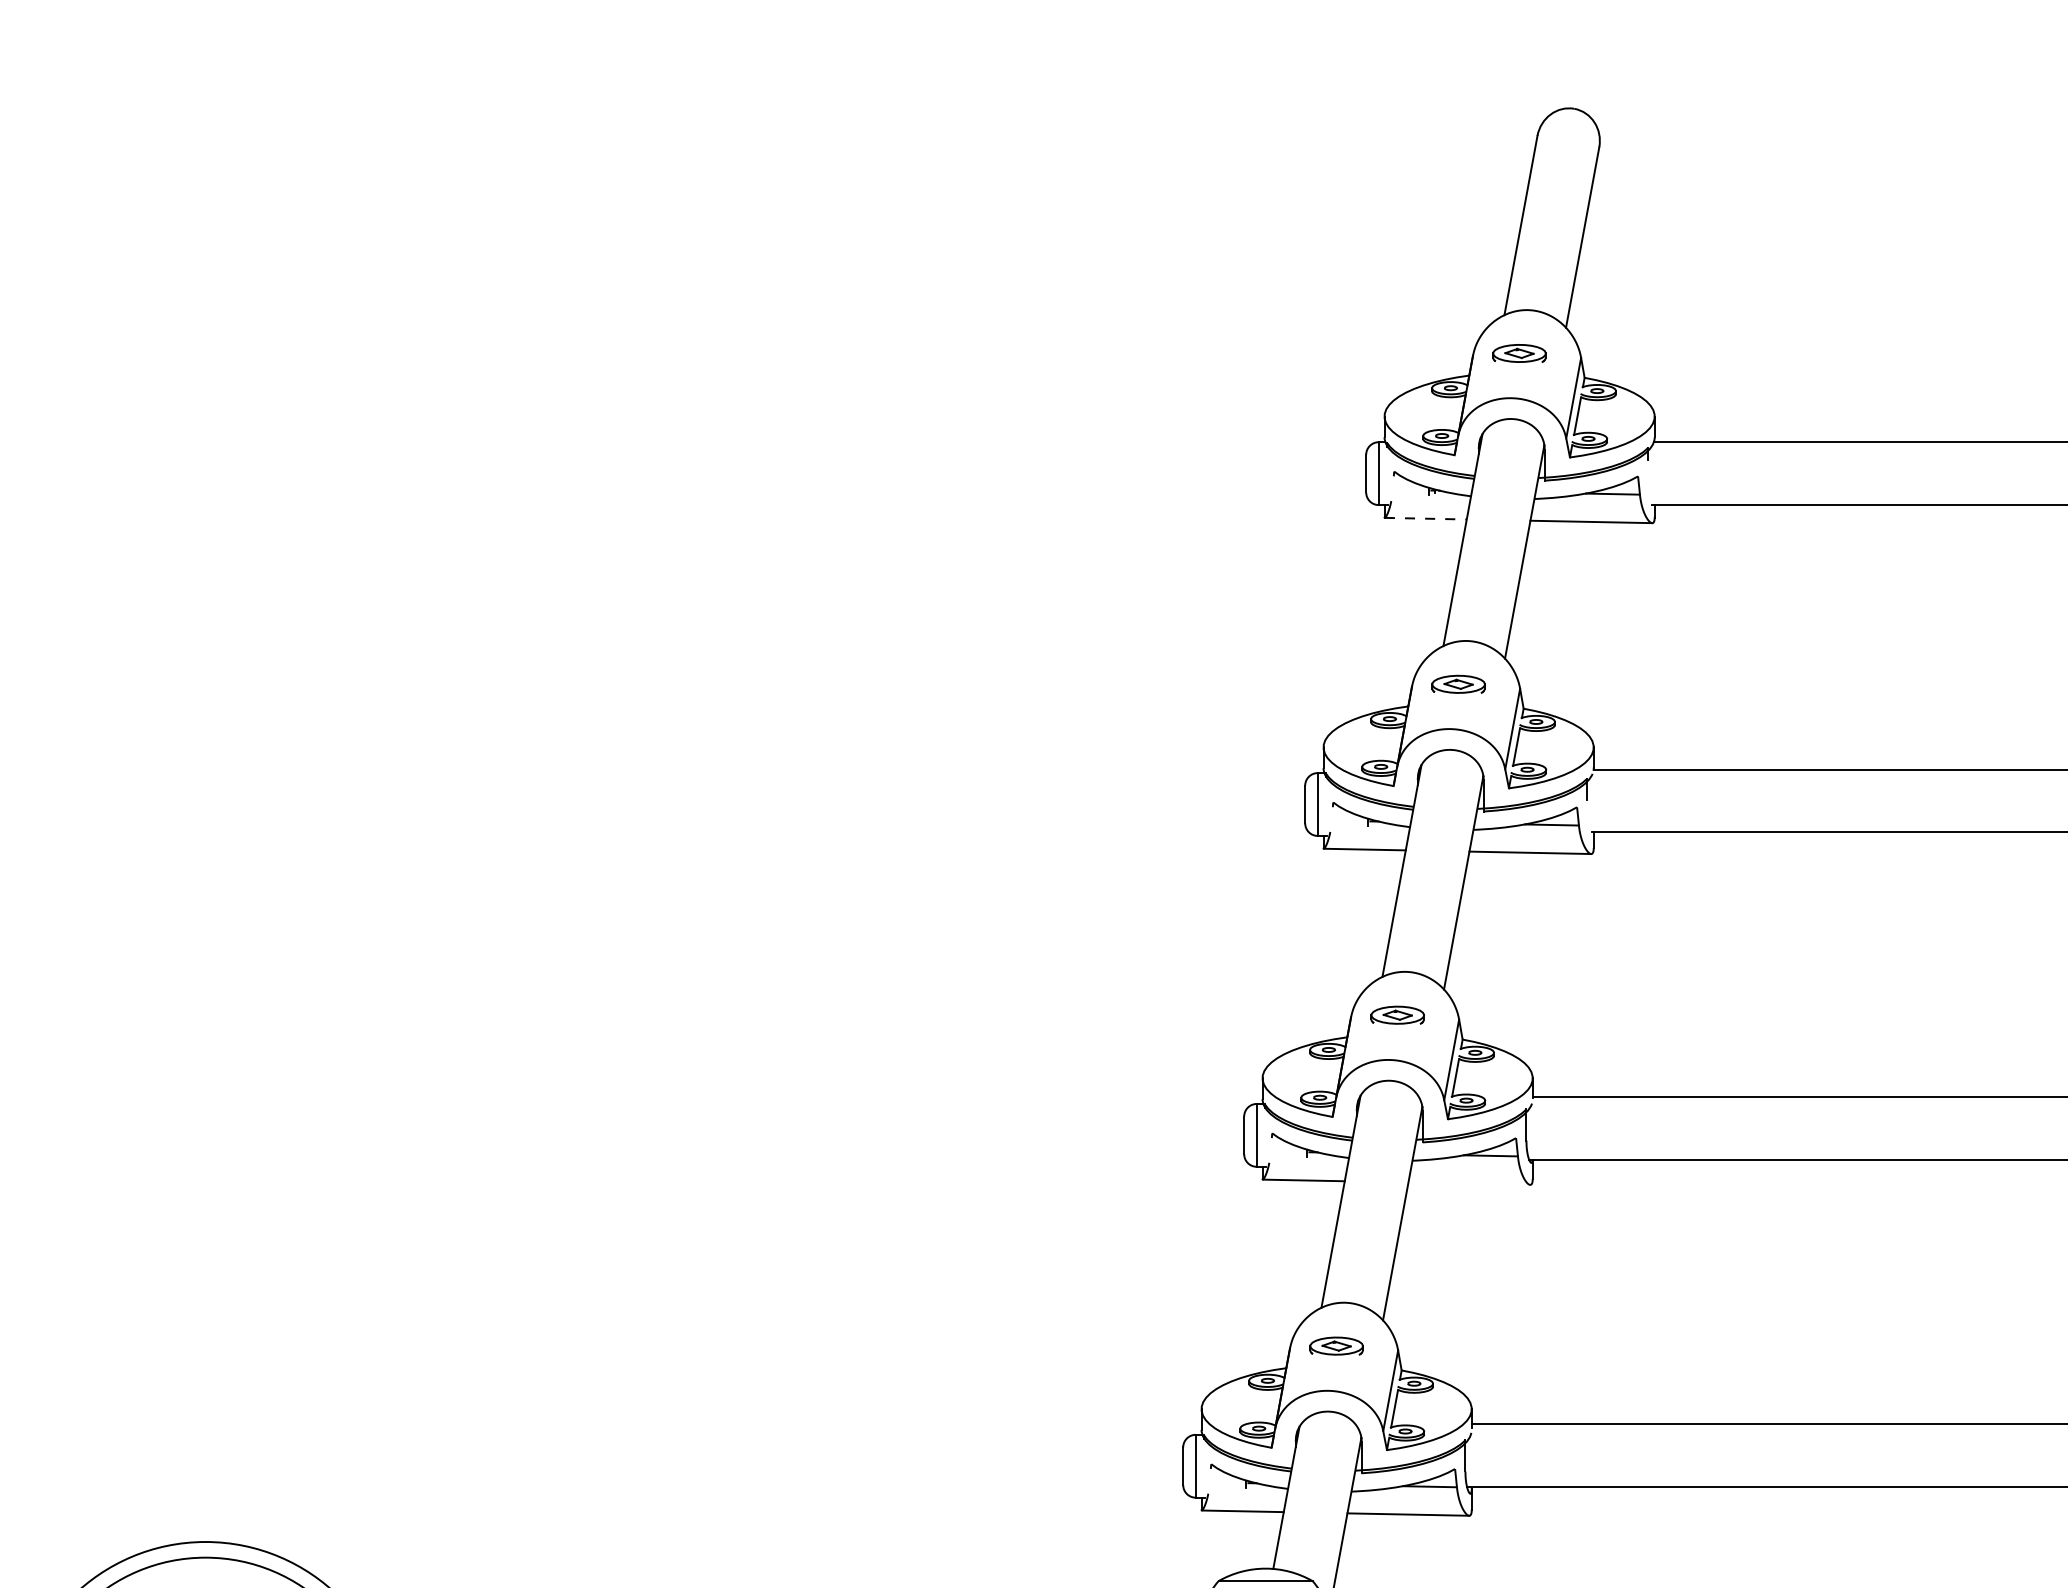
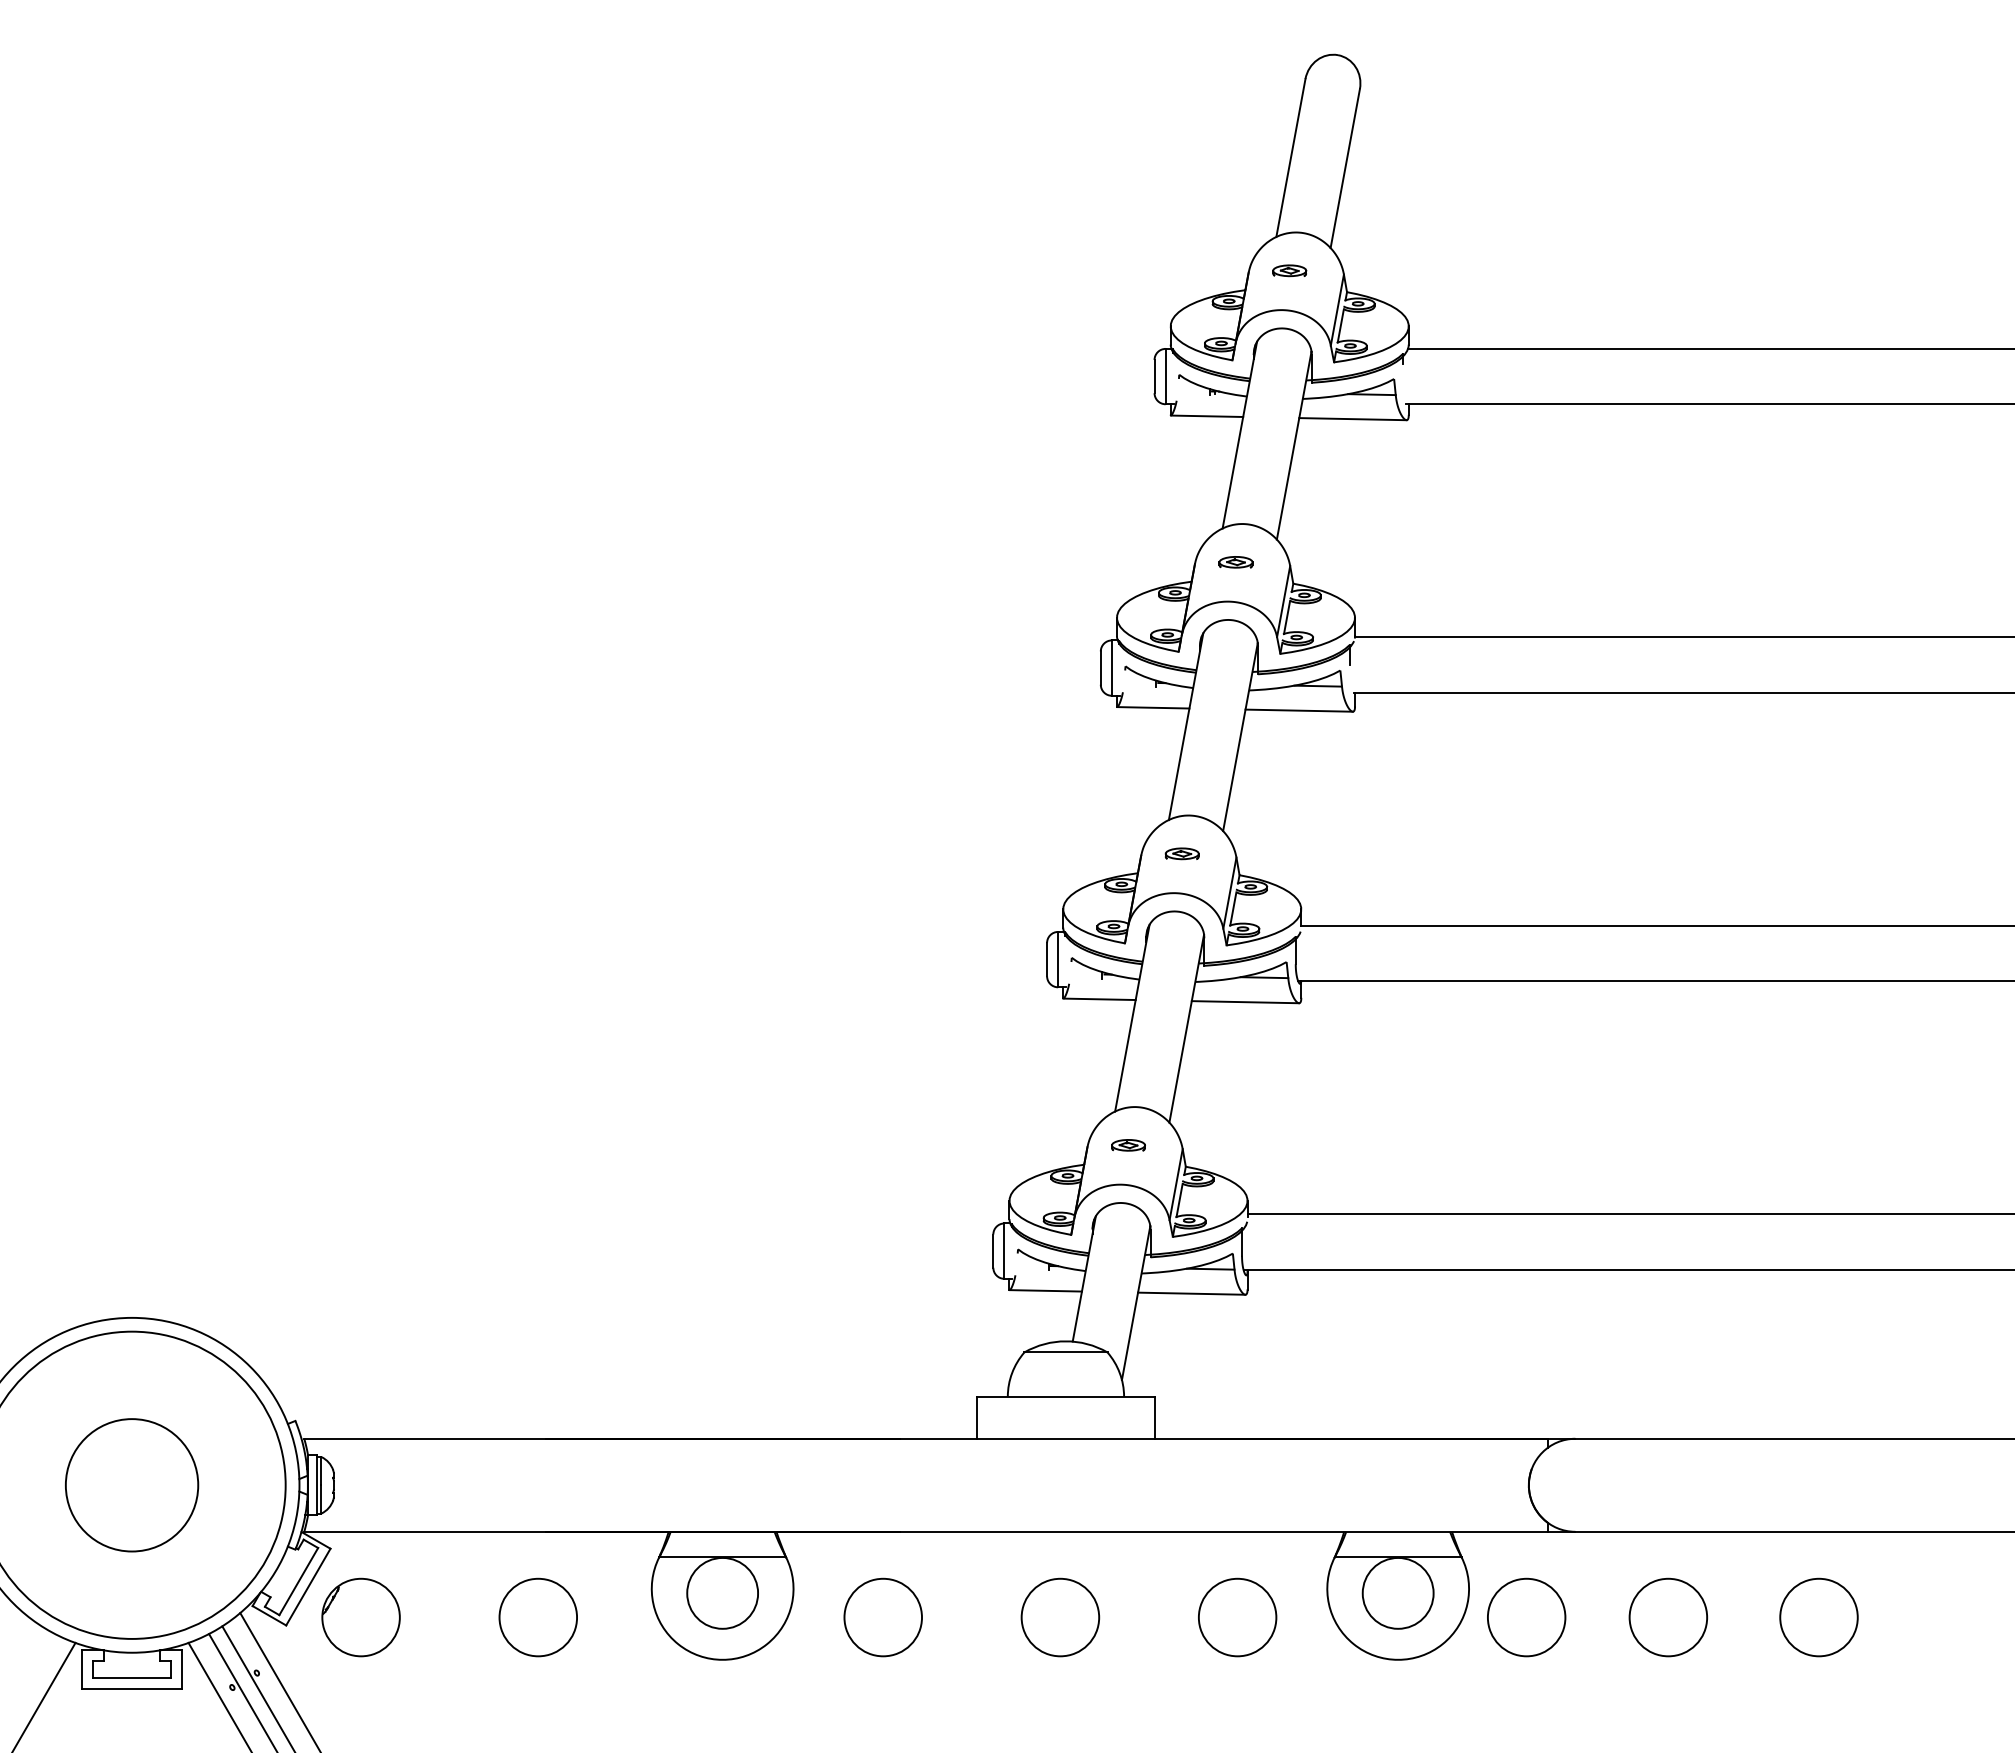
part: (1519, 353) -> (1289, 270), size x0.71
line: (1426, 518) -> (1207, 416), dashed -> solid
part: (1458, 684) -> (1235, 562), size x0.71
part: (1396, 1014) -> (1181, 853), size x0.71
line: (1469, 1184) -> (1245, 1002), added
part: (1336, 1346) -> (1128, 1145), size x0.71

